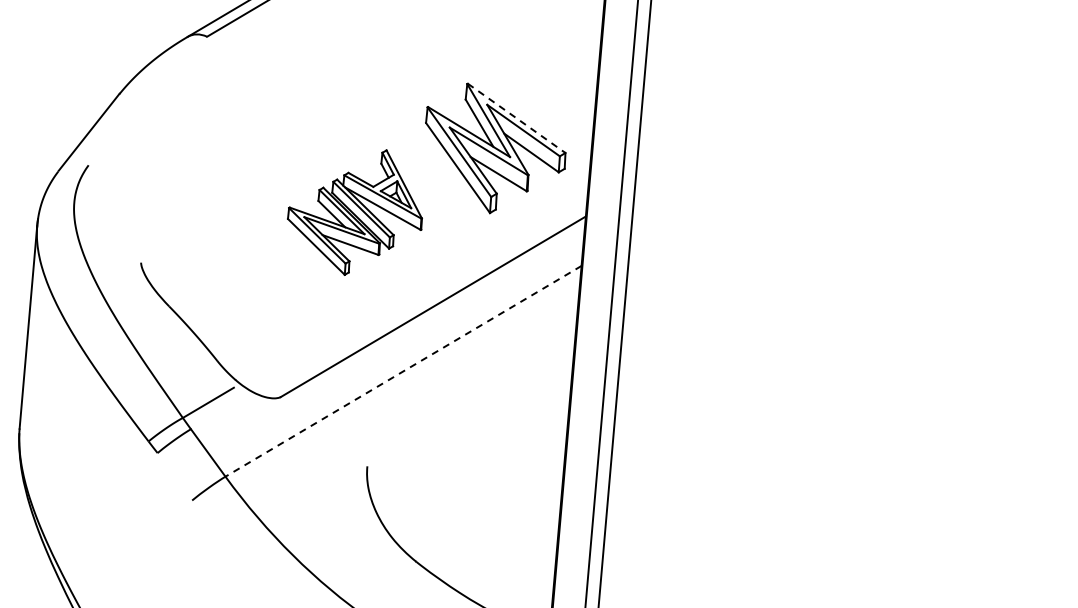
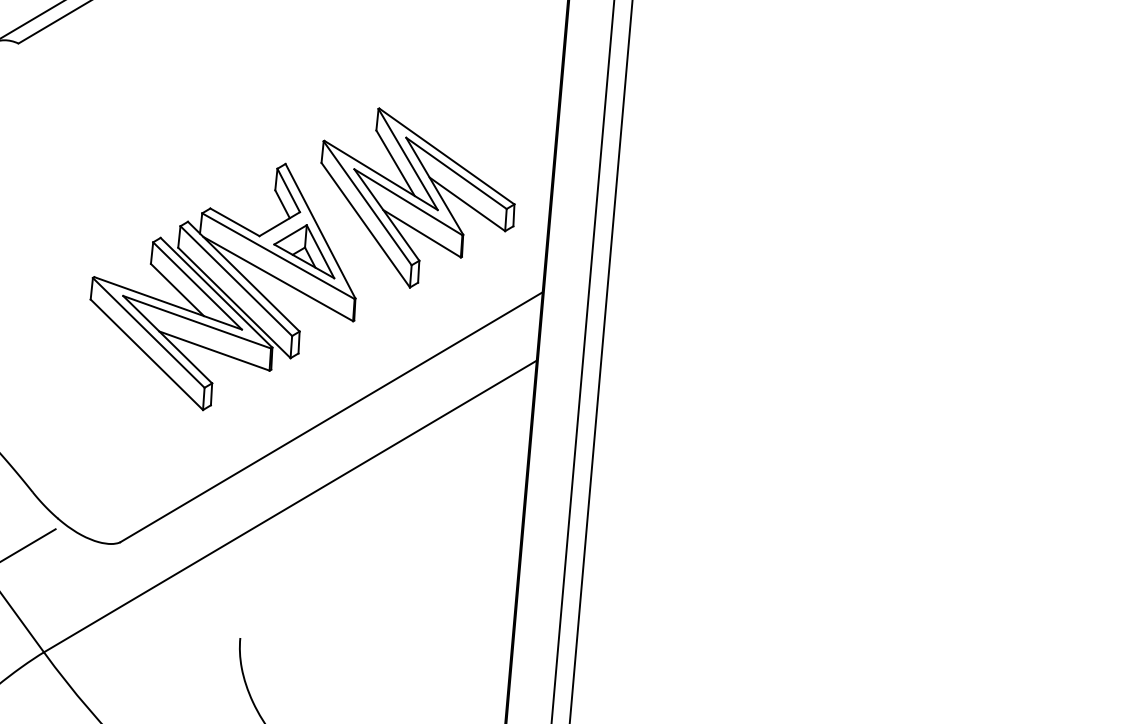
line: (516, 118) -> (446, 156), dashed -> solid
part: (354, 212) -> (222, 286), size x1.43
line: (403, 371) -> (290, 506), dashed -> solid

